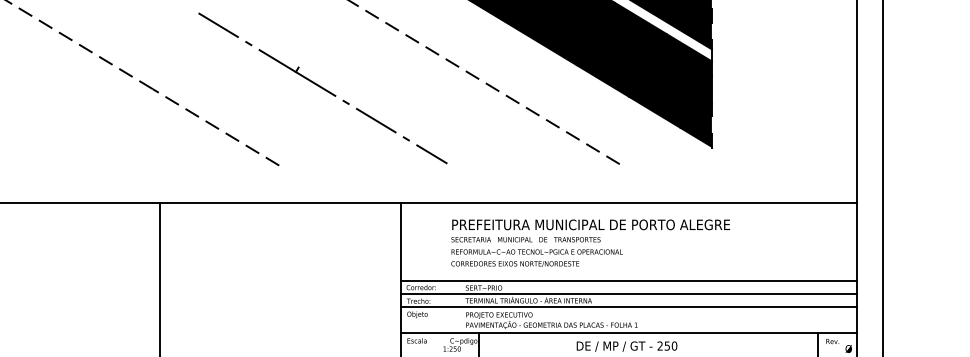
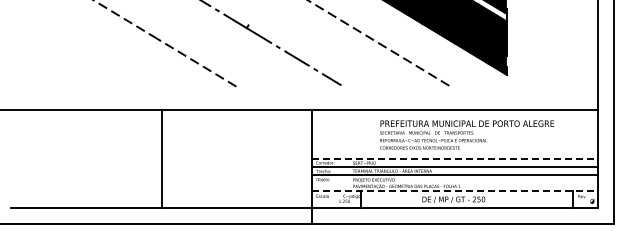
text: (591, 242) -> (467, 134), moved
line: (629, 280) -> (455, 158), solid -> dashed
line: (629, 333) -> (455, 191), solid -> dashed

